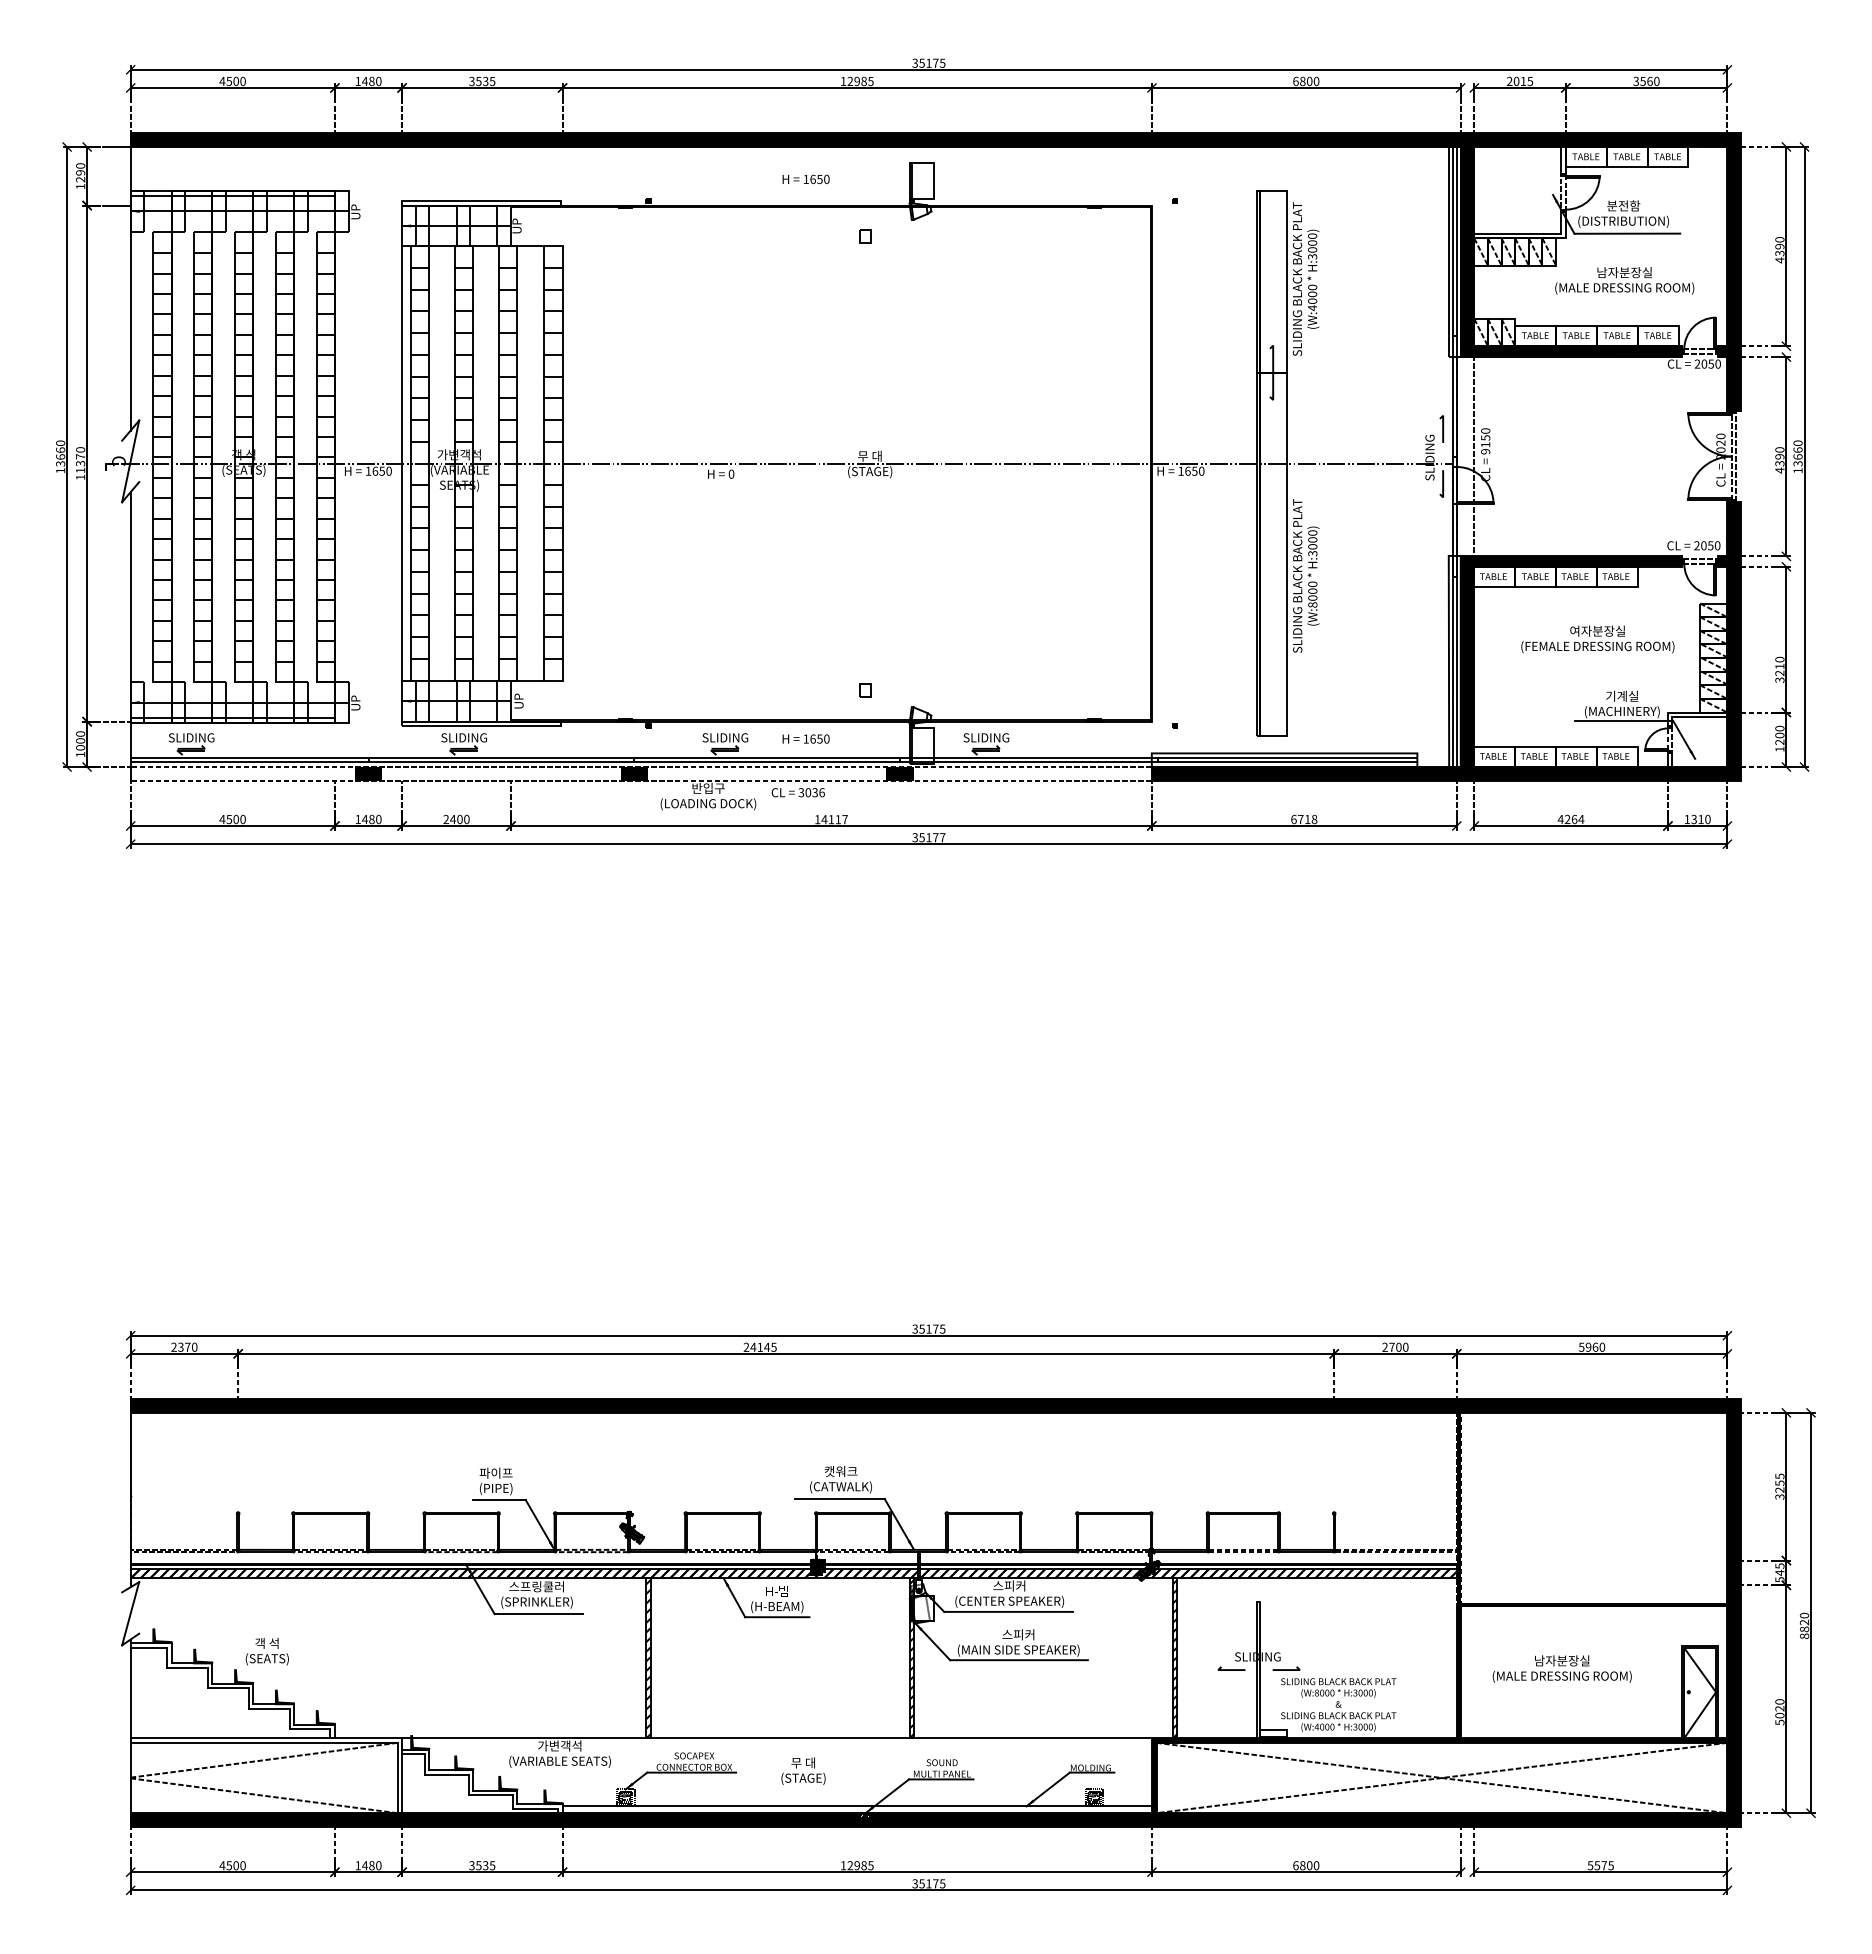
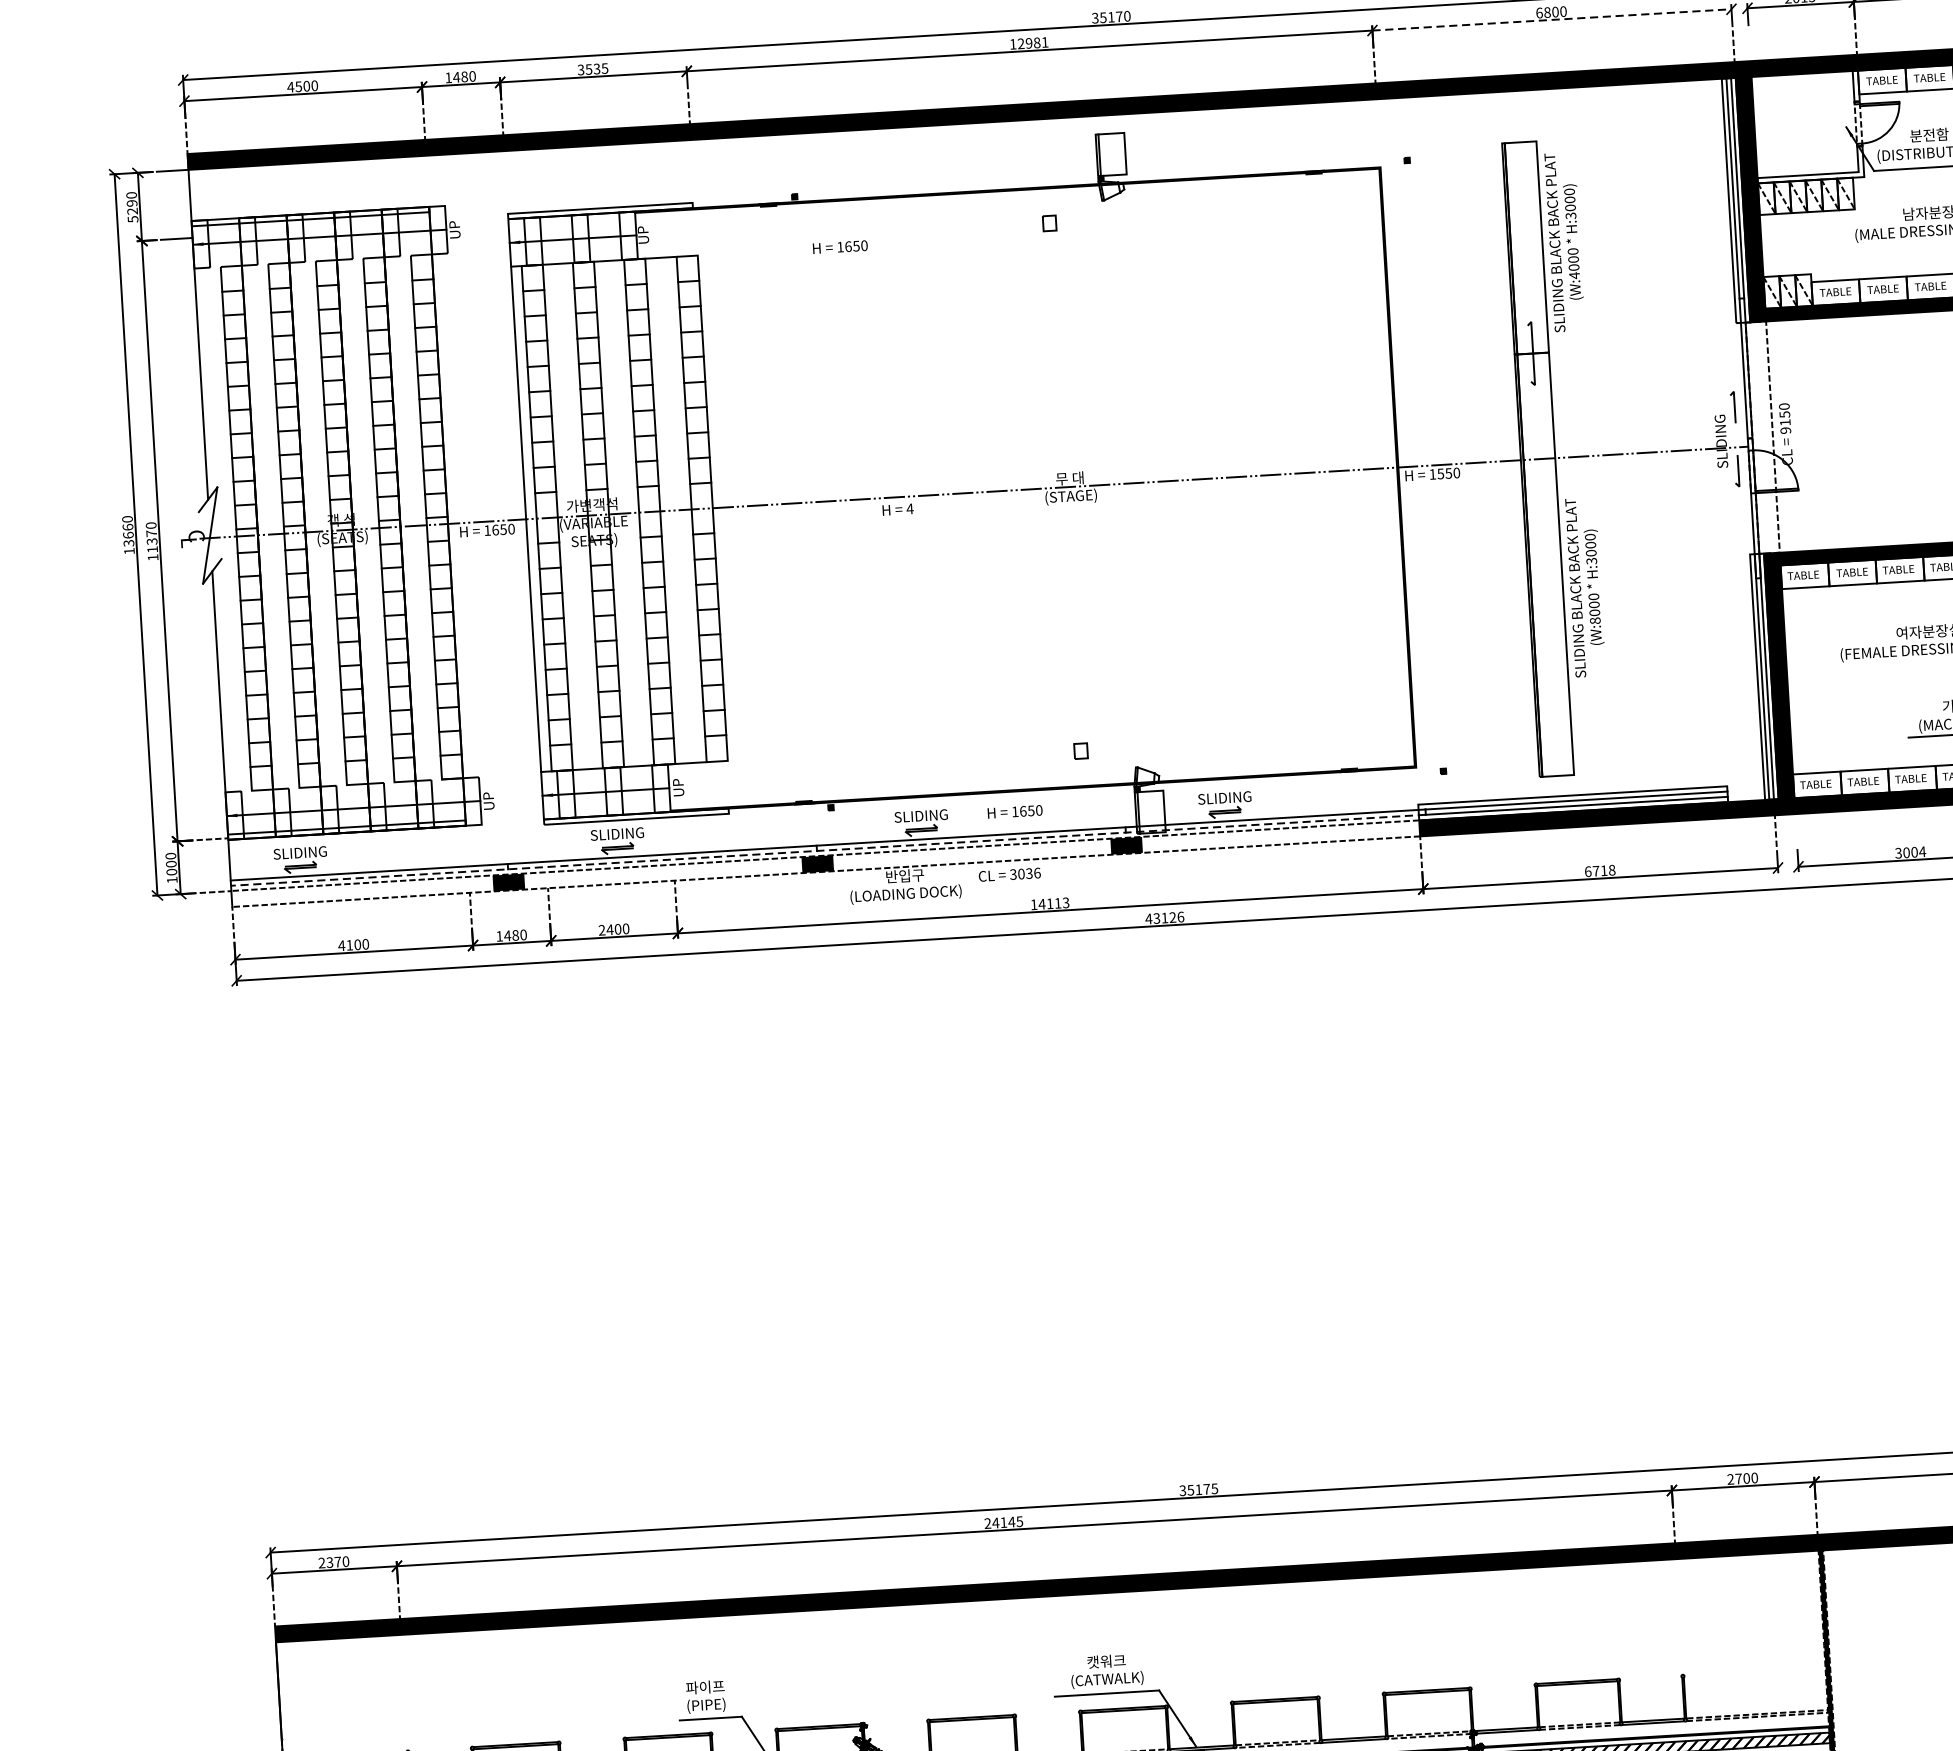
text: (942, 62) -> (1127, 15), 35175 -> 35170
text: (870, 81) -> (1044, 42), 12985 -> 12981
line: (1306, 87) -> (1552, 19), solid -> dashed
line: (1474, 119) -> (1749, 44), removed
text: (805, 179) -> (839, 247), moved
text: (80, 186) -> (132, 219), 1290 -> 5290
text: (1187, 470) -> (1440, 473), 1650 -> 1550
text: (731, 473) -> (909, 508), 0 -> 4
line: (644, 762) -> (828, 850), solid -> dashed
line: (1474, 793) -> (1796, 828), removed
text: (229, 819) -> (349, 945), 4500 -> 4100
text: (844, 819) -> (1065, 902), 14117 -> 14113
text: (1567, 819) -> (1906, 852), 4264 -> 3004
text: (928, 837) -> (1164, 917), 35177 -> 43126

